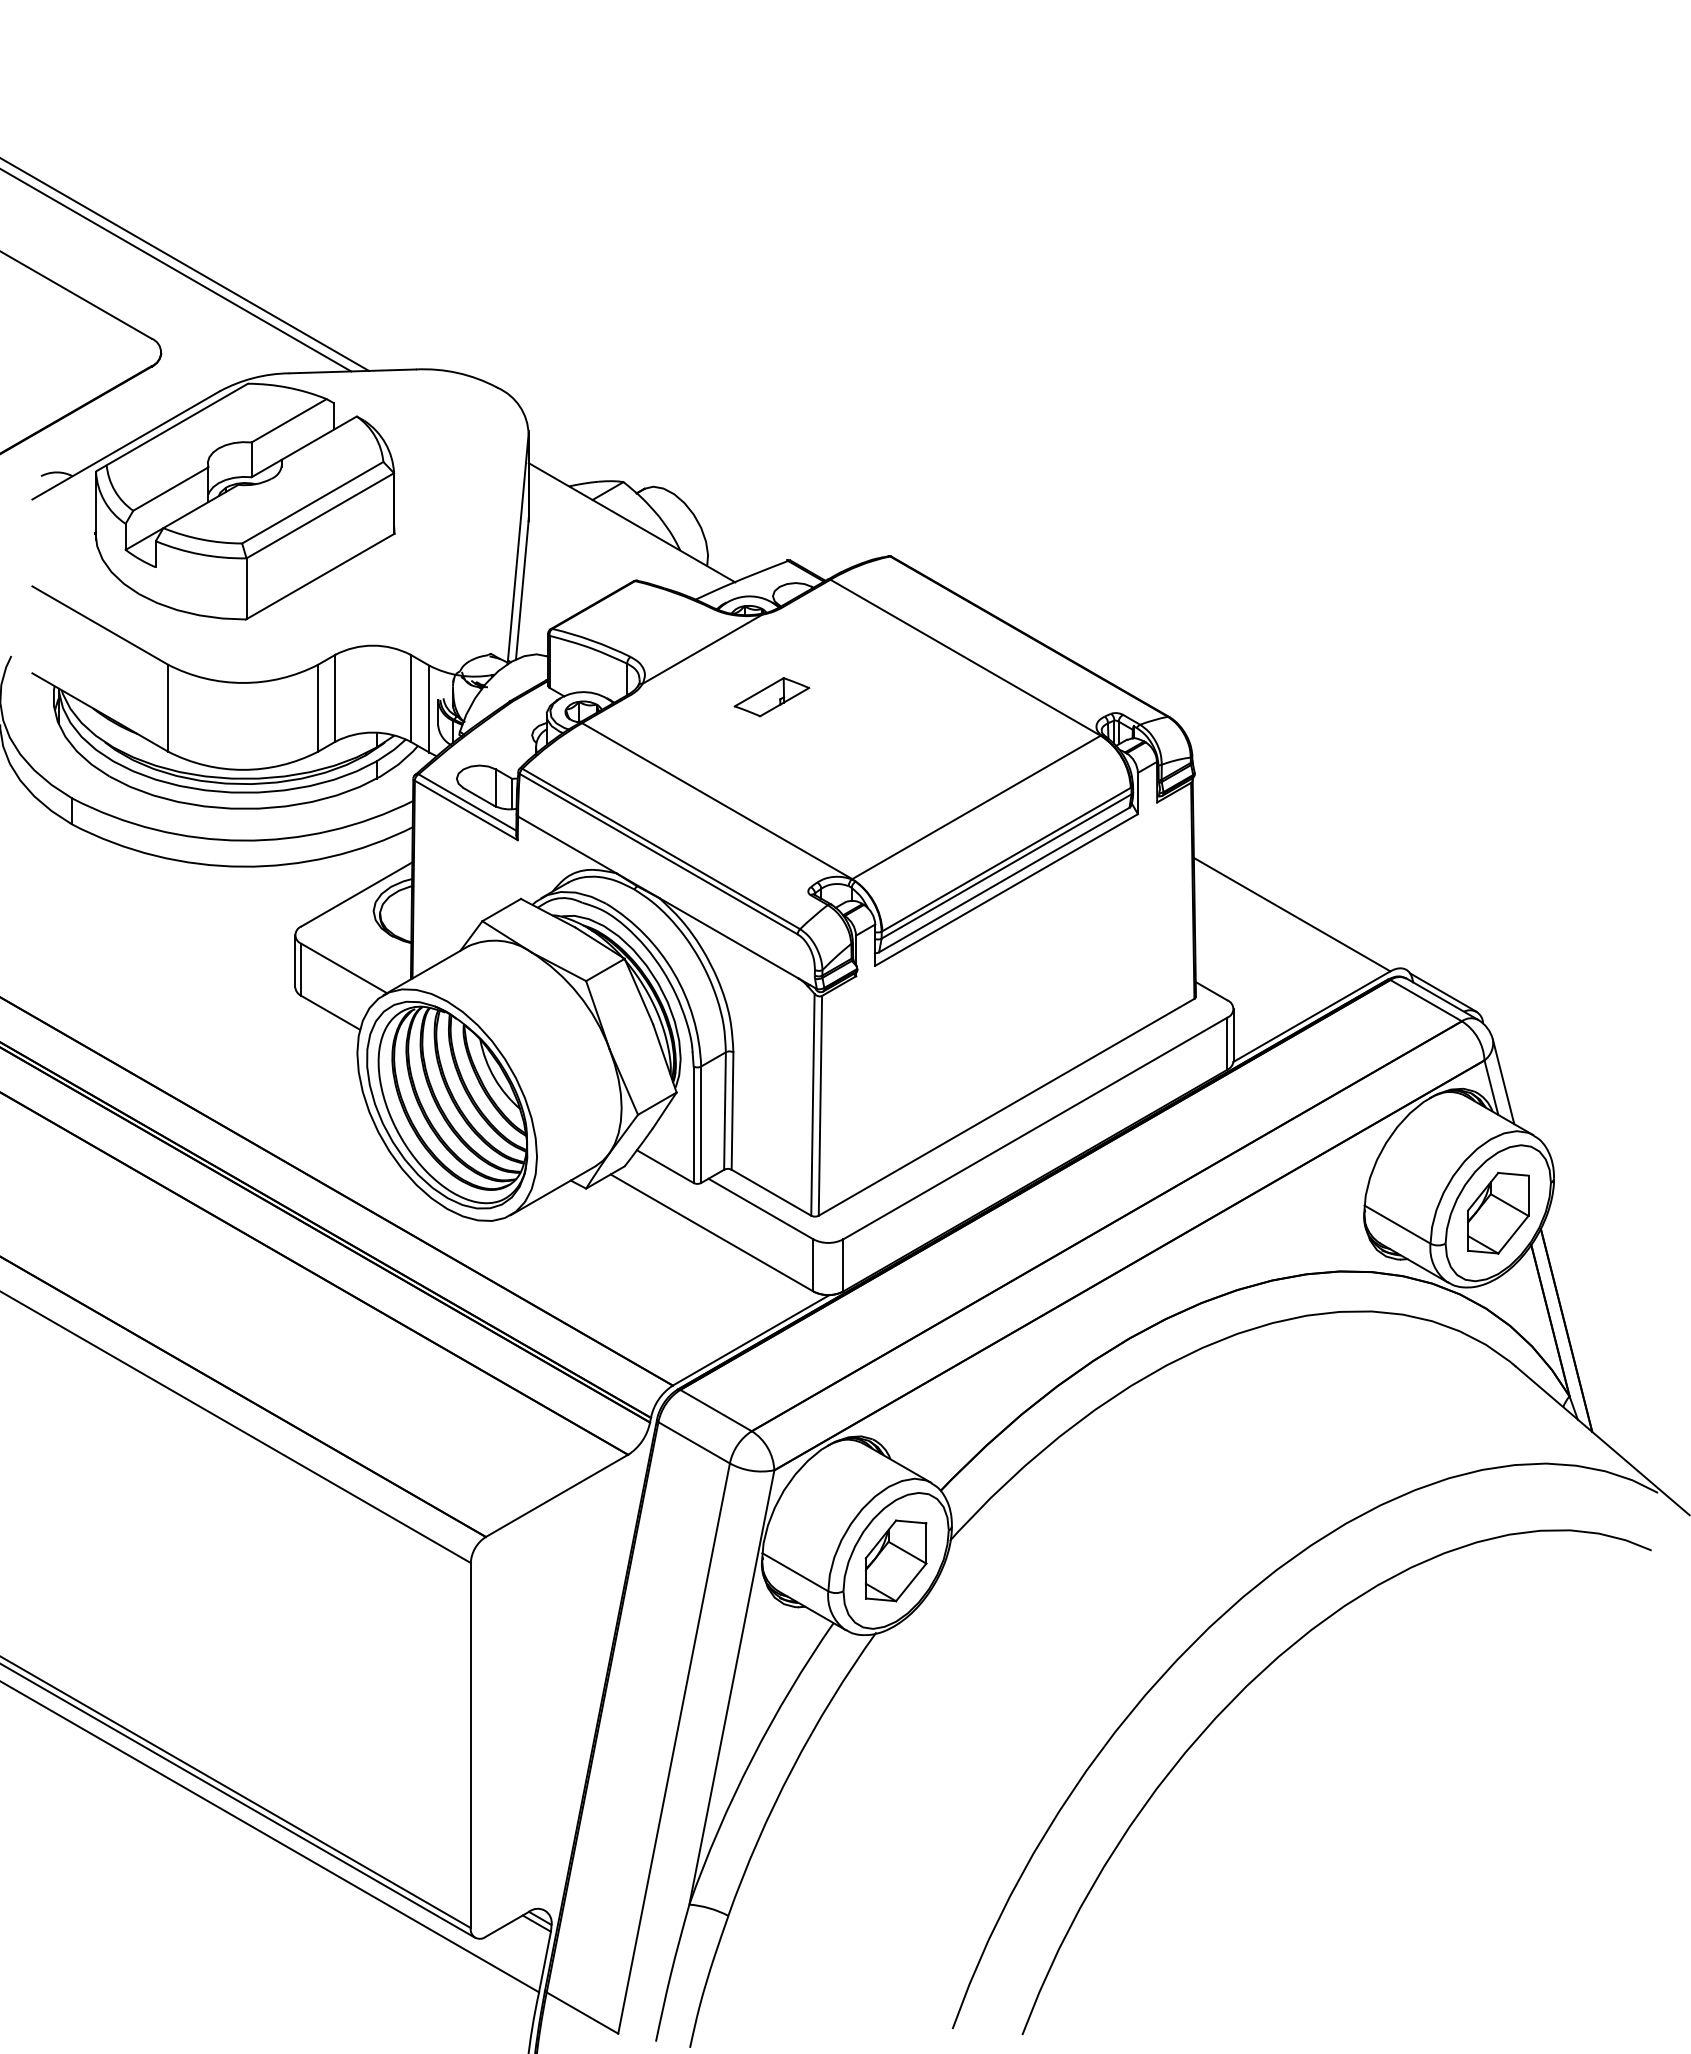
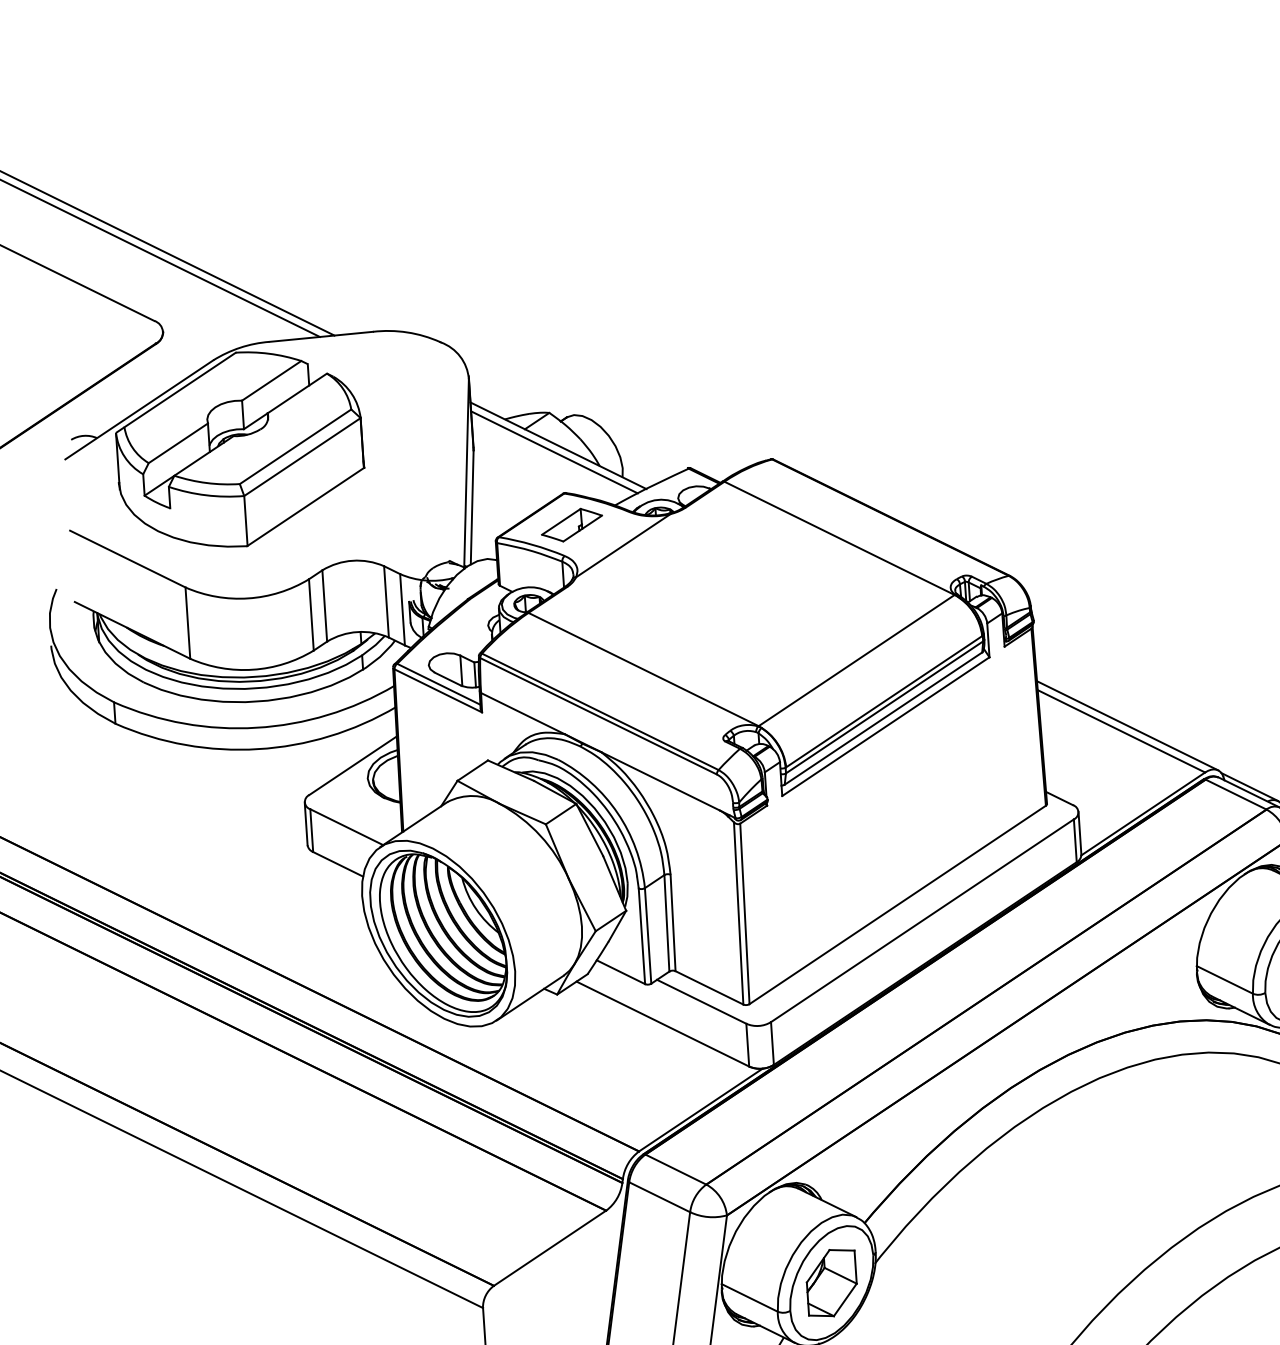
line: (626, 529) -> (554, 451), added
part: (771, 697) -> (571, 525), moved
line: (1299, 908) -> (1127, 725), added

